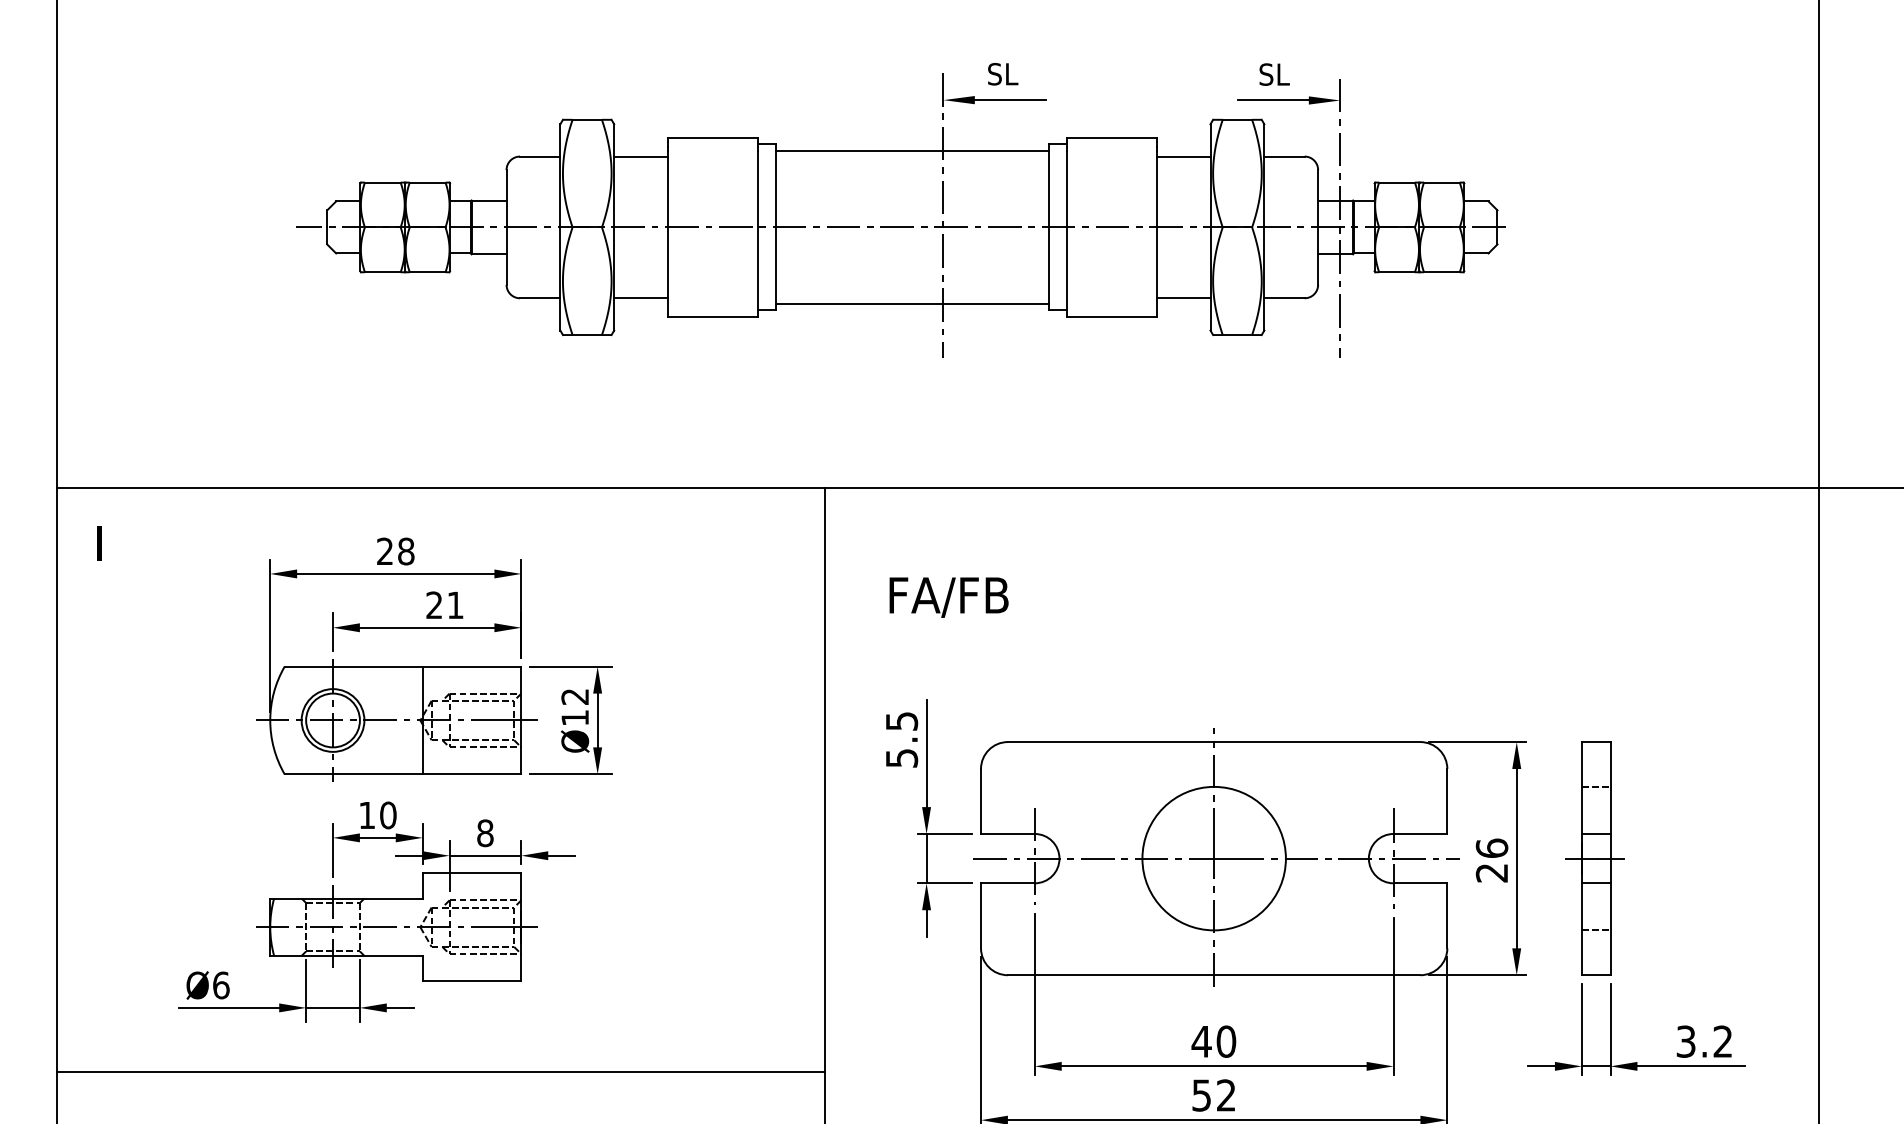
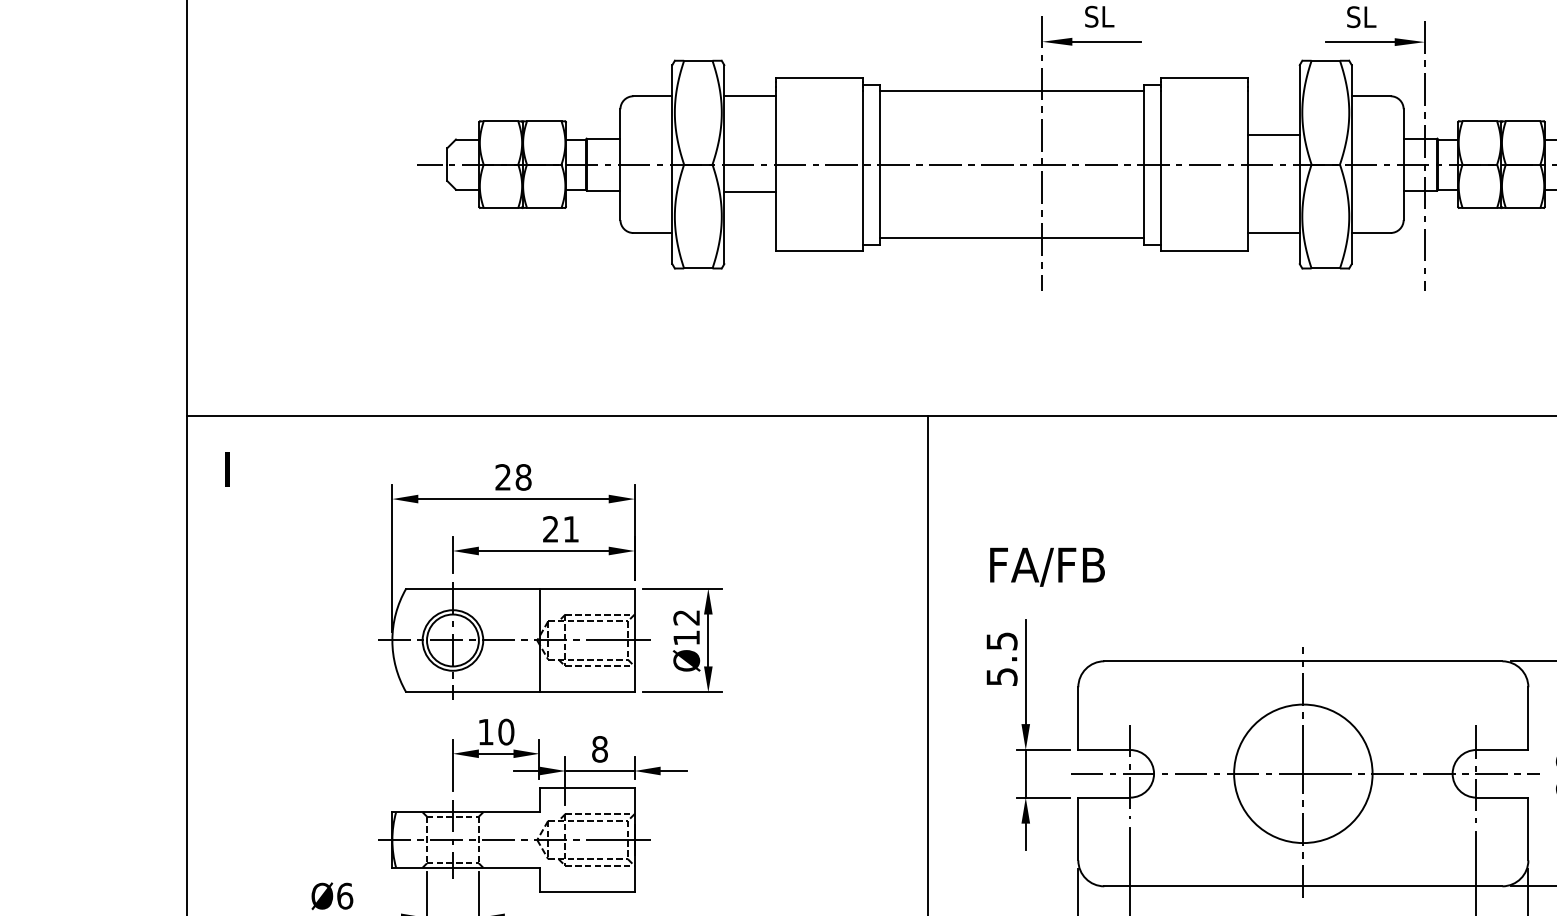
line: (1183, 156) -> (1273, 134), moved
line: (640, 298) -> (749, 192), moved
text: (948, 597) -> (1046, 567), moved

